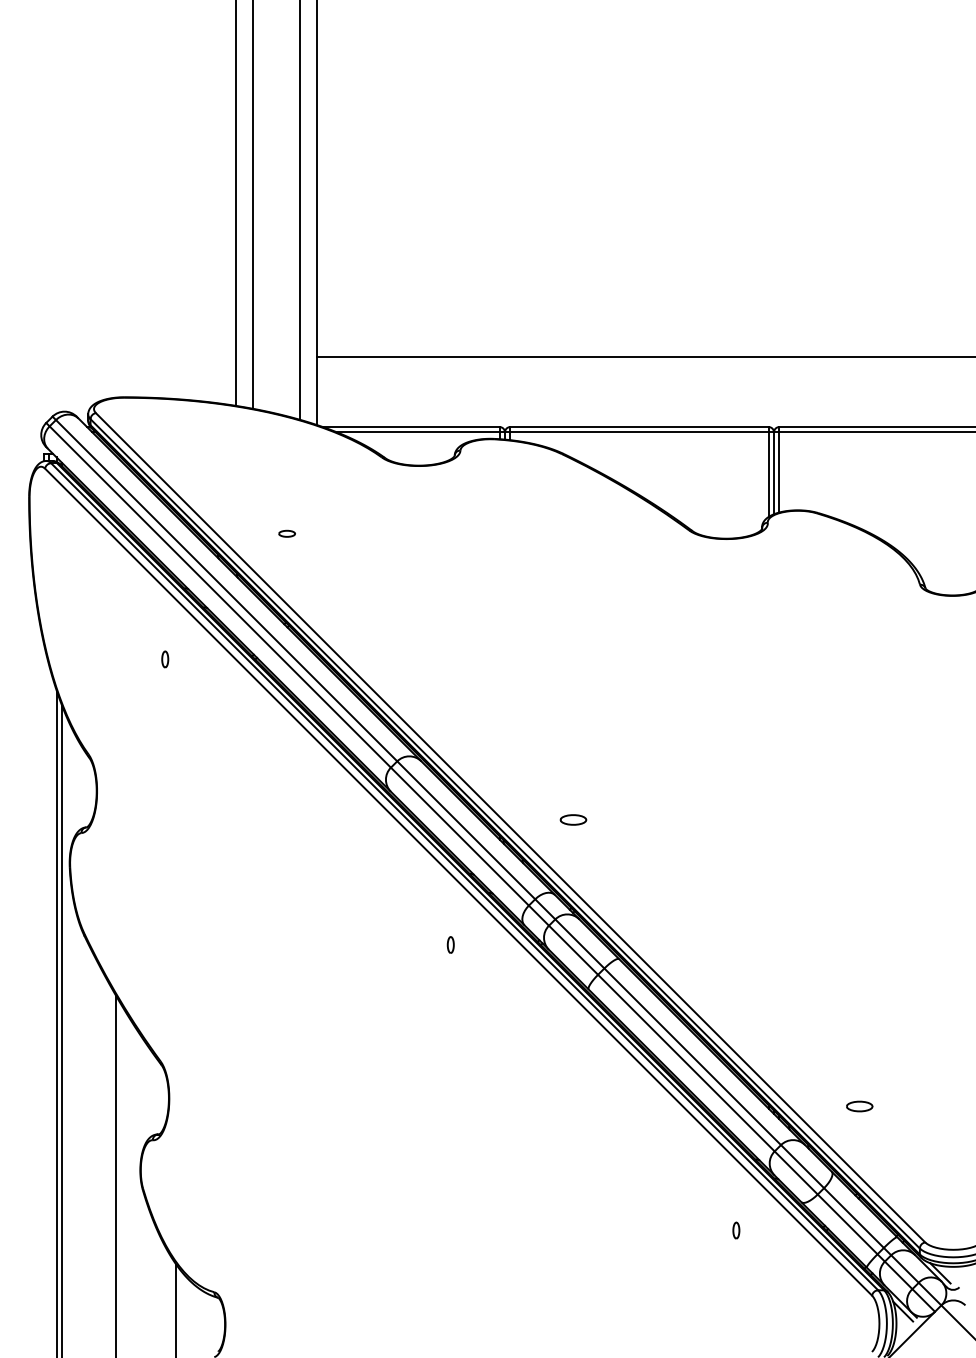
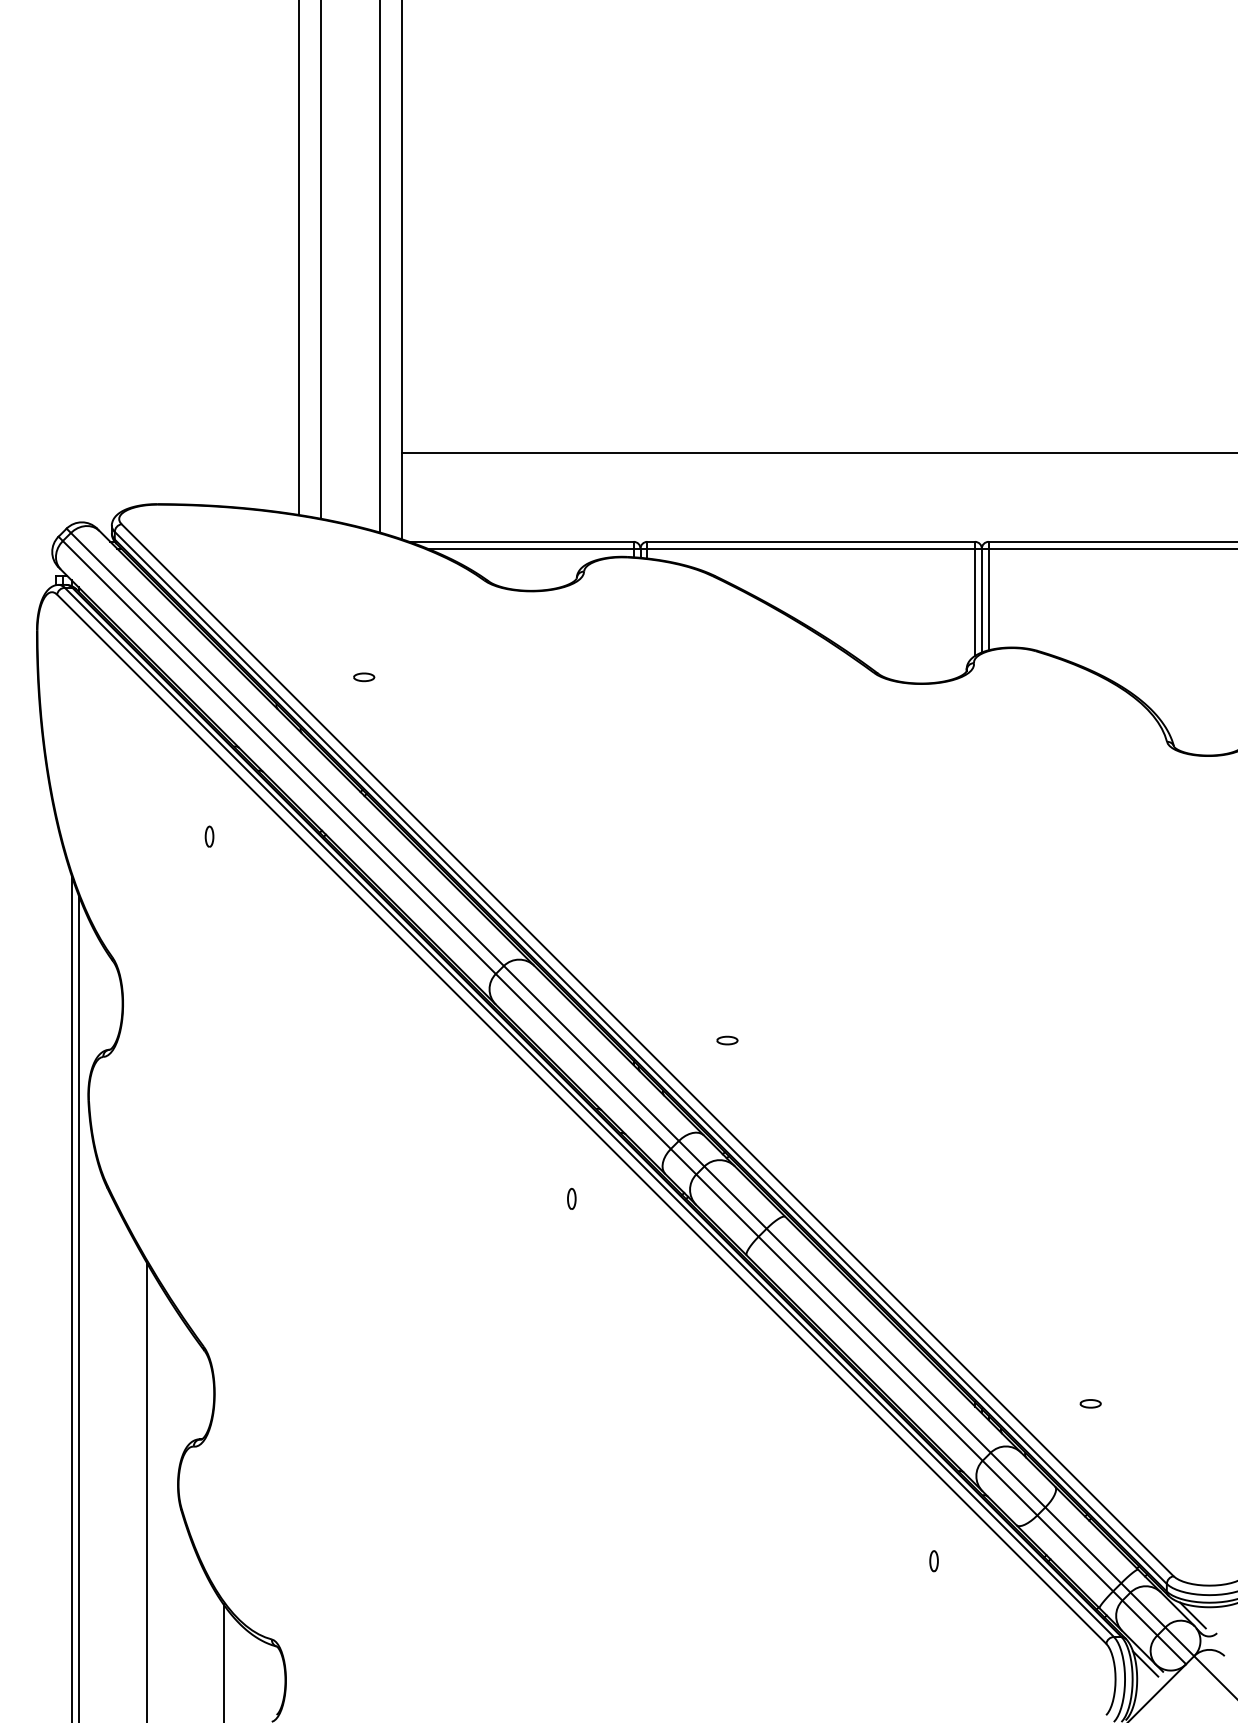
part: (573, 820) -> (727, 1041), size x0.62
part: (859, 1106) -> (1090, 1403), size x0.62

